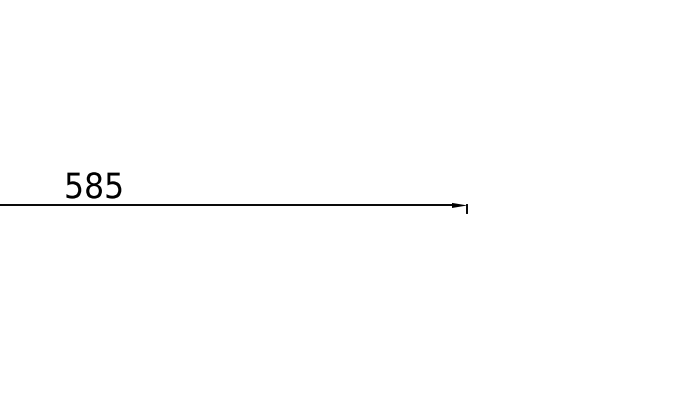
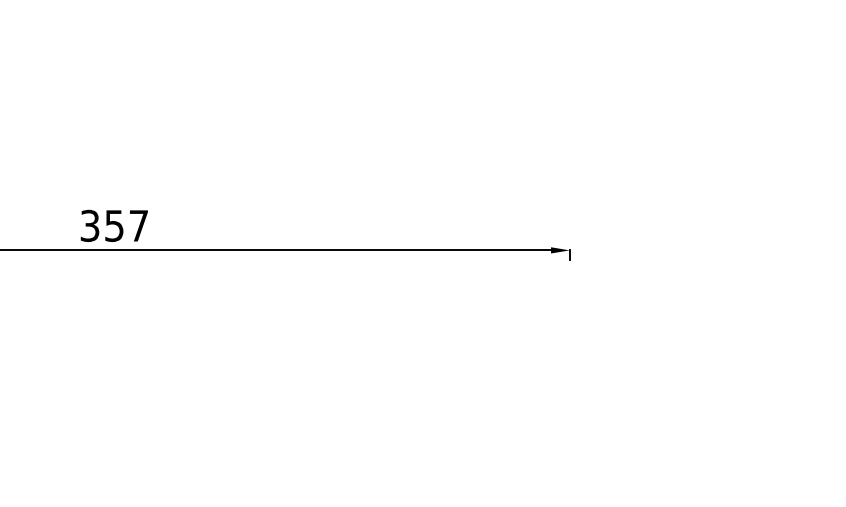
text: (94, 185) -> (115, 226), 585 -> 357

